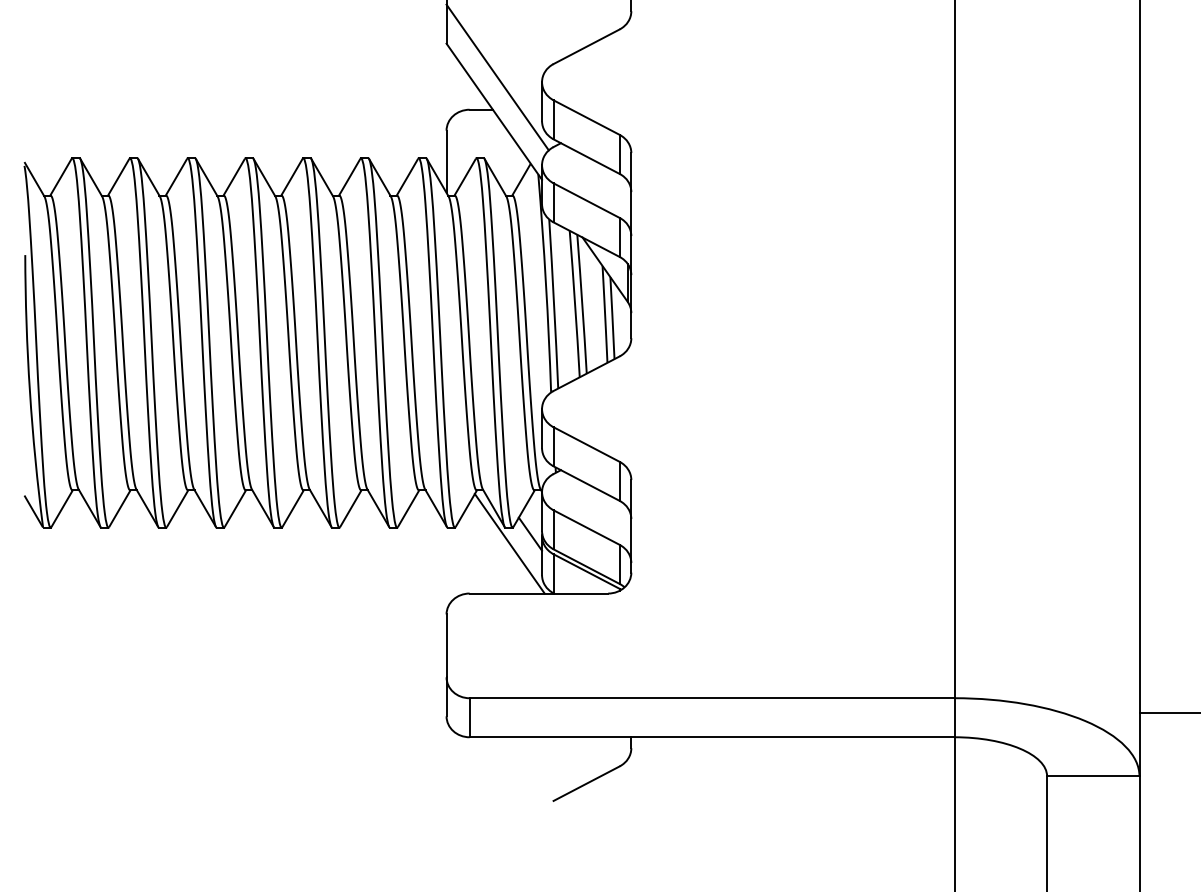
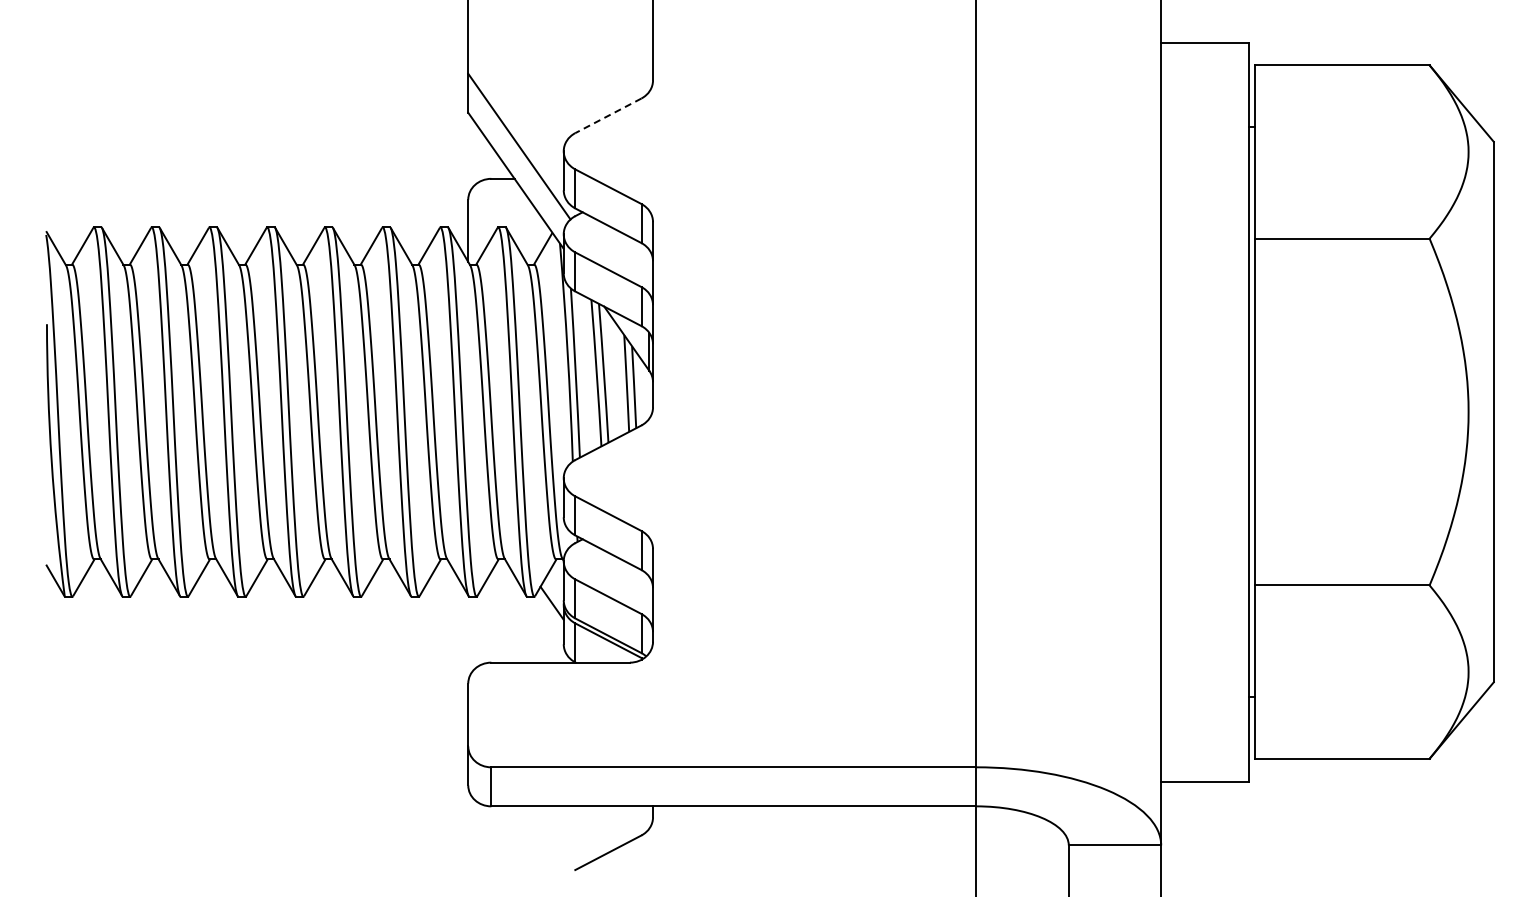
line: (585, 47) -> (607, 116), solid -> dashed
line: (509, 543) -> (531, 612), removed

